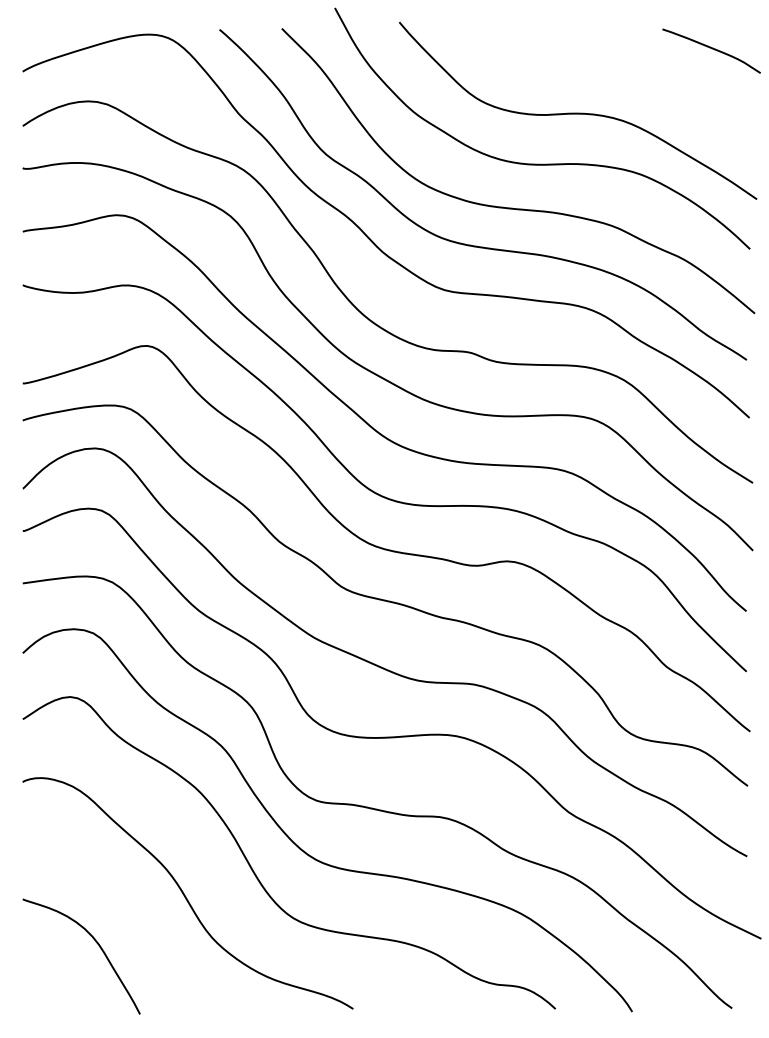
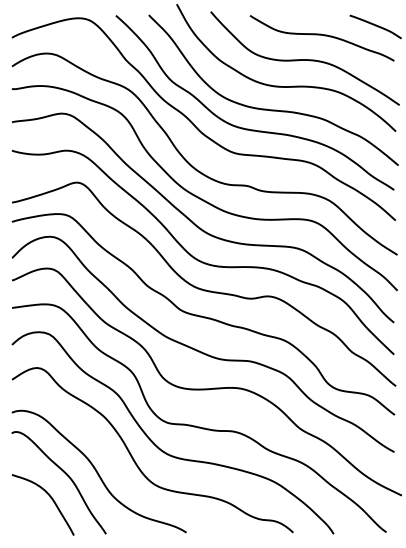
curve: (608, 67) -> (321, 35), added
curve: (124, 898) -> (65, 474), added

